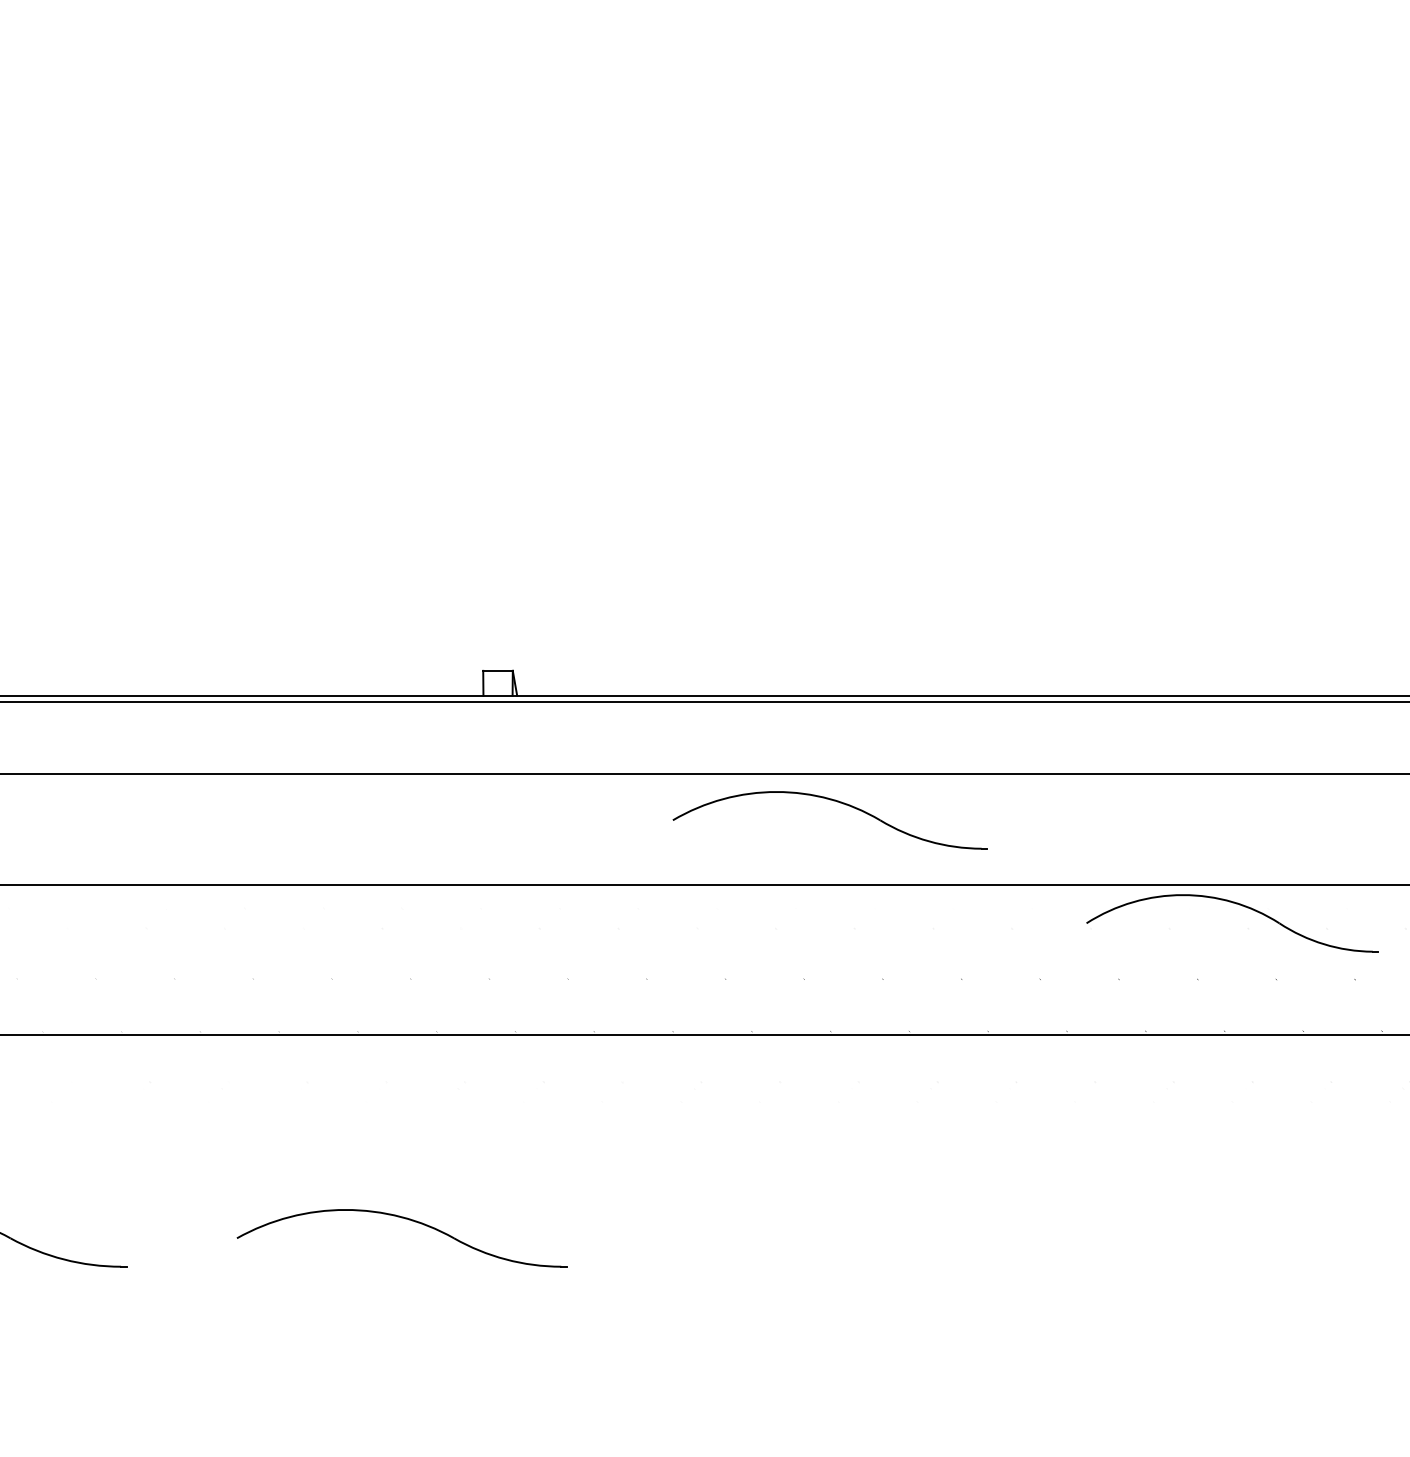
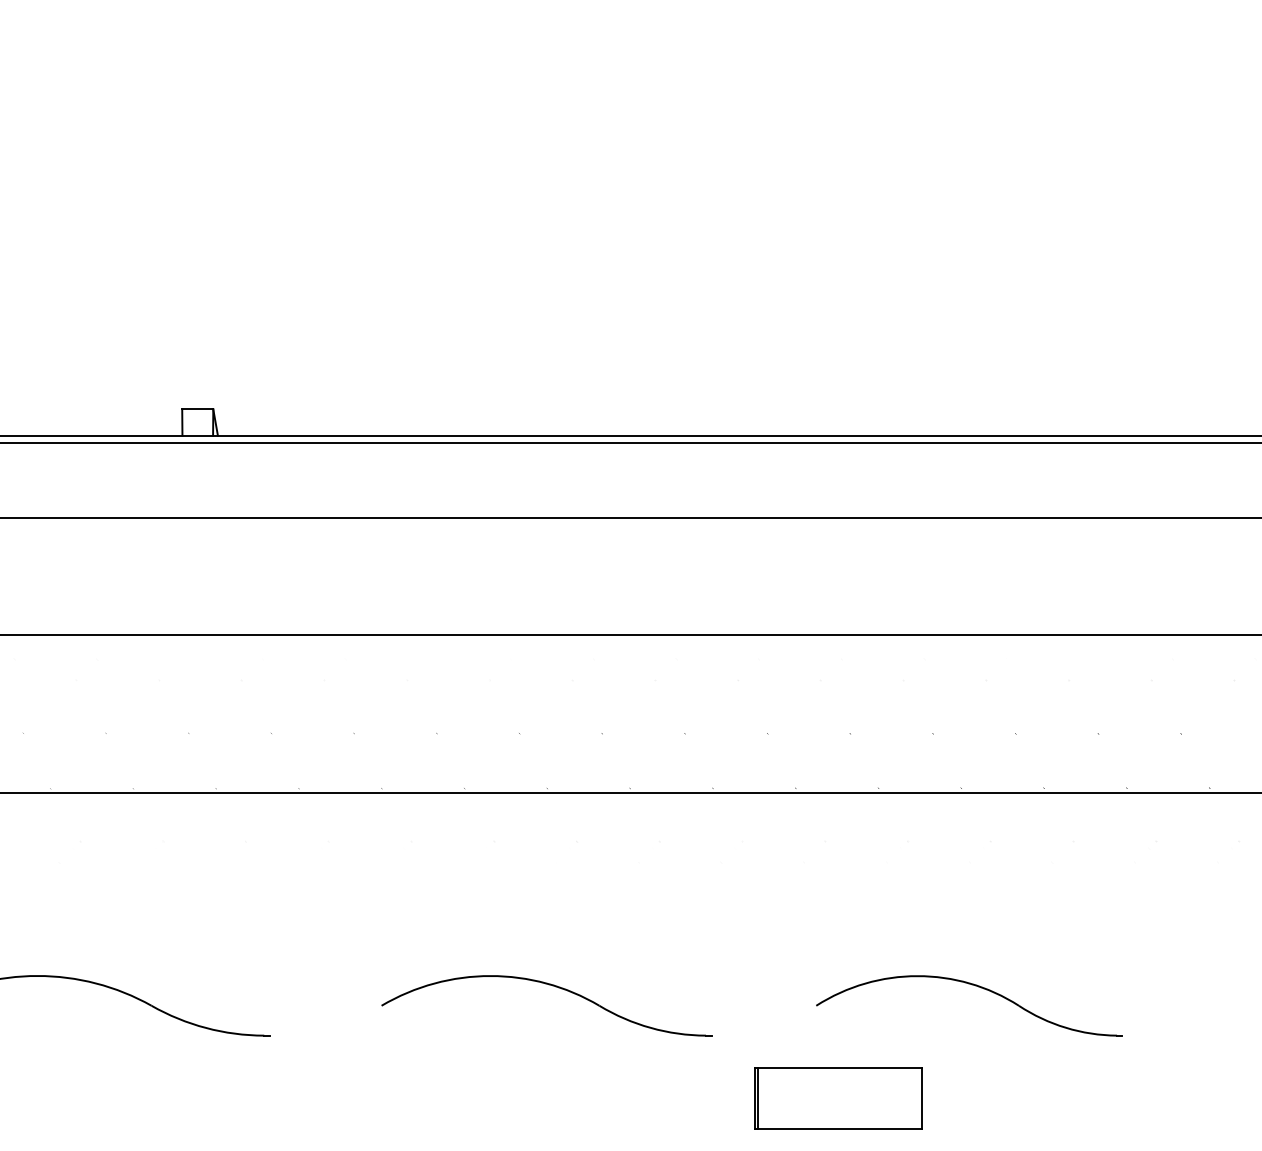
part: (833, 801) -> (550, 986), moved
part: (1239, 905) -> (976, 987), moved
part: (1107, 1326) -> (838, 1098), added

